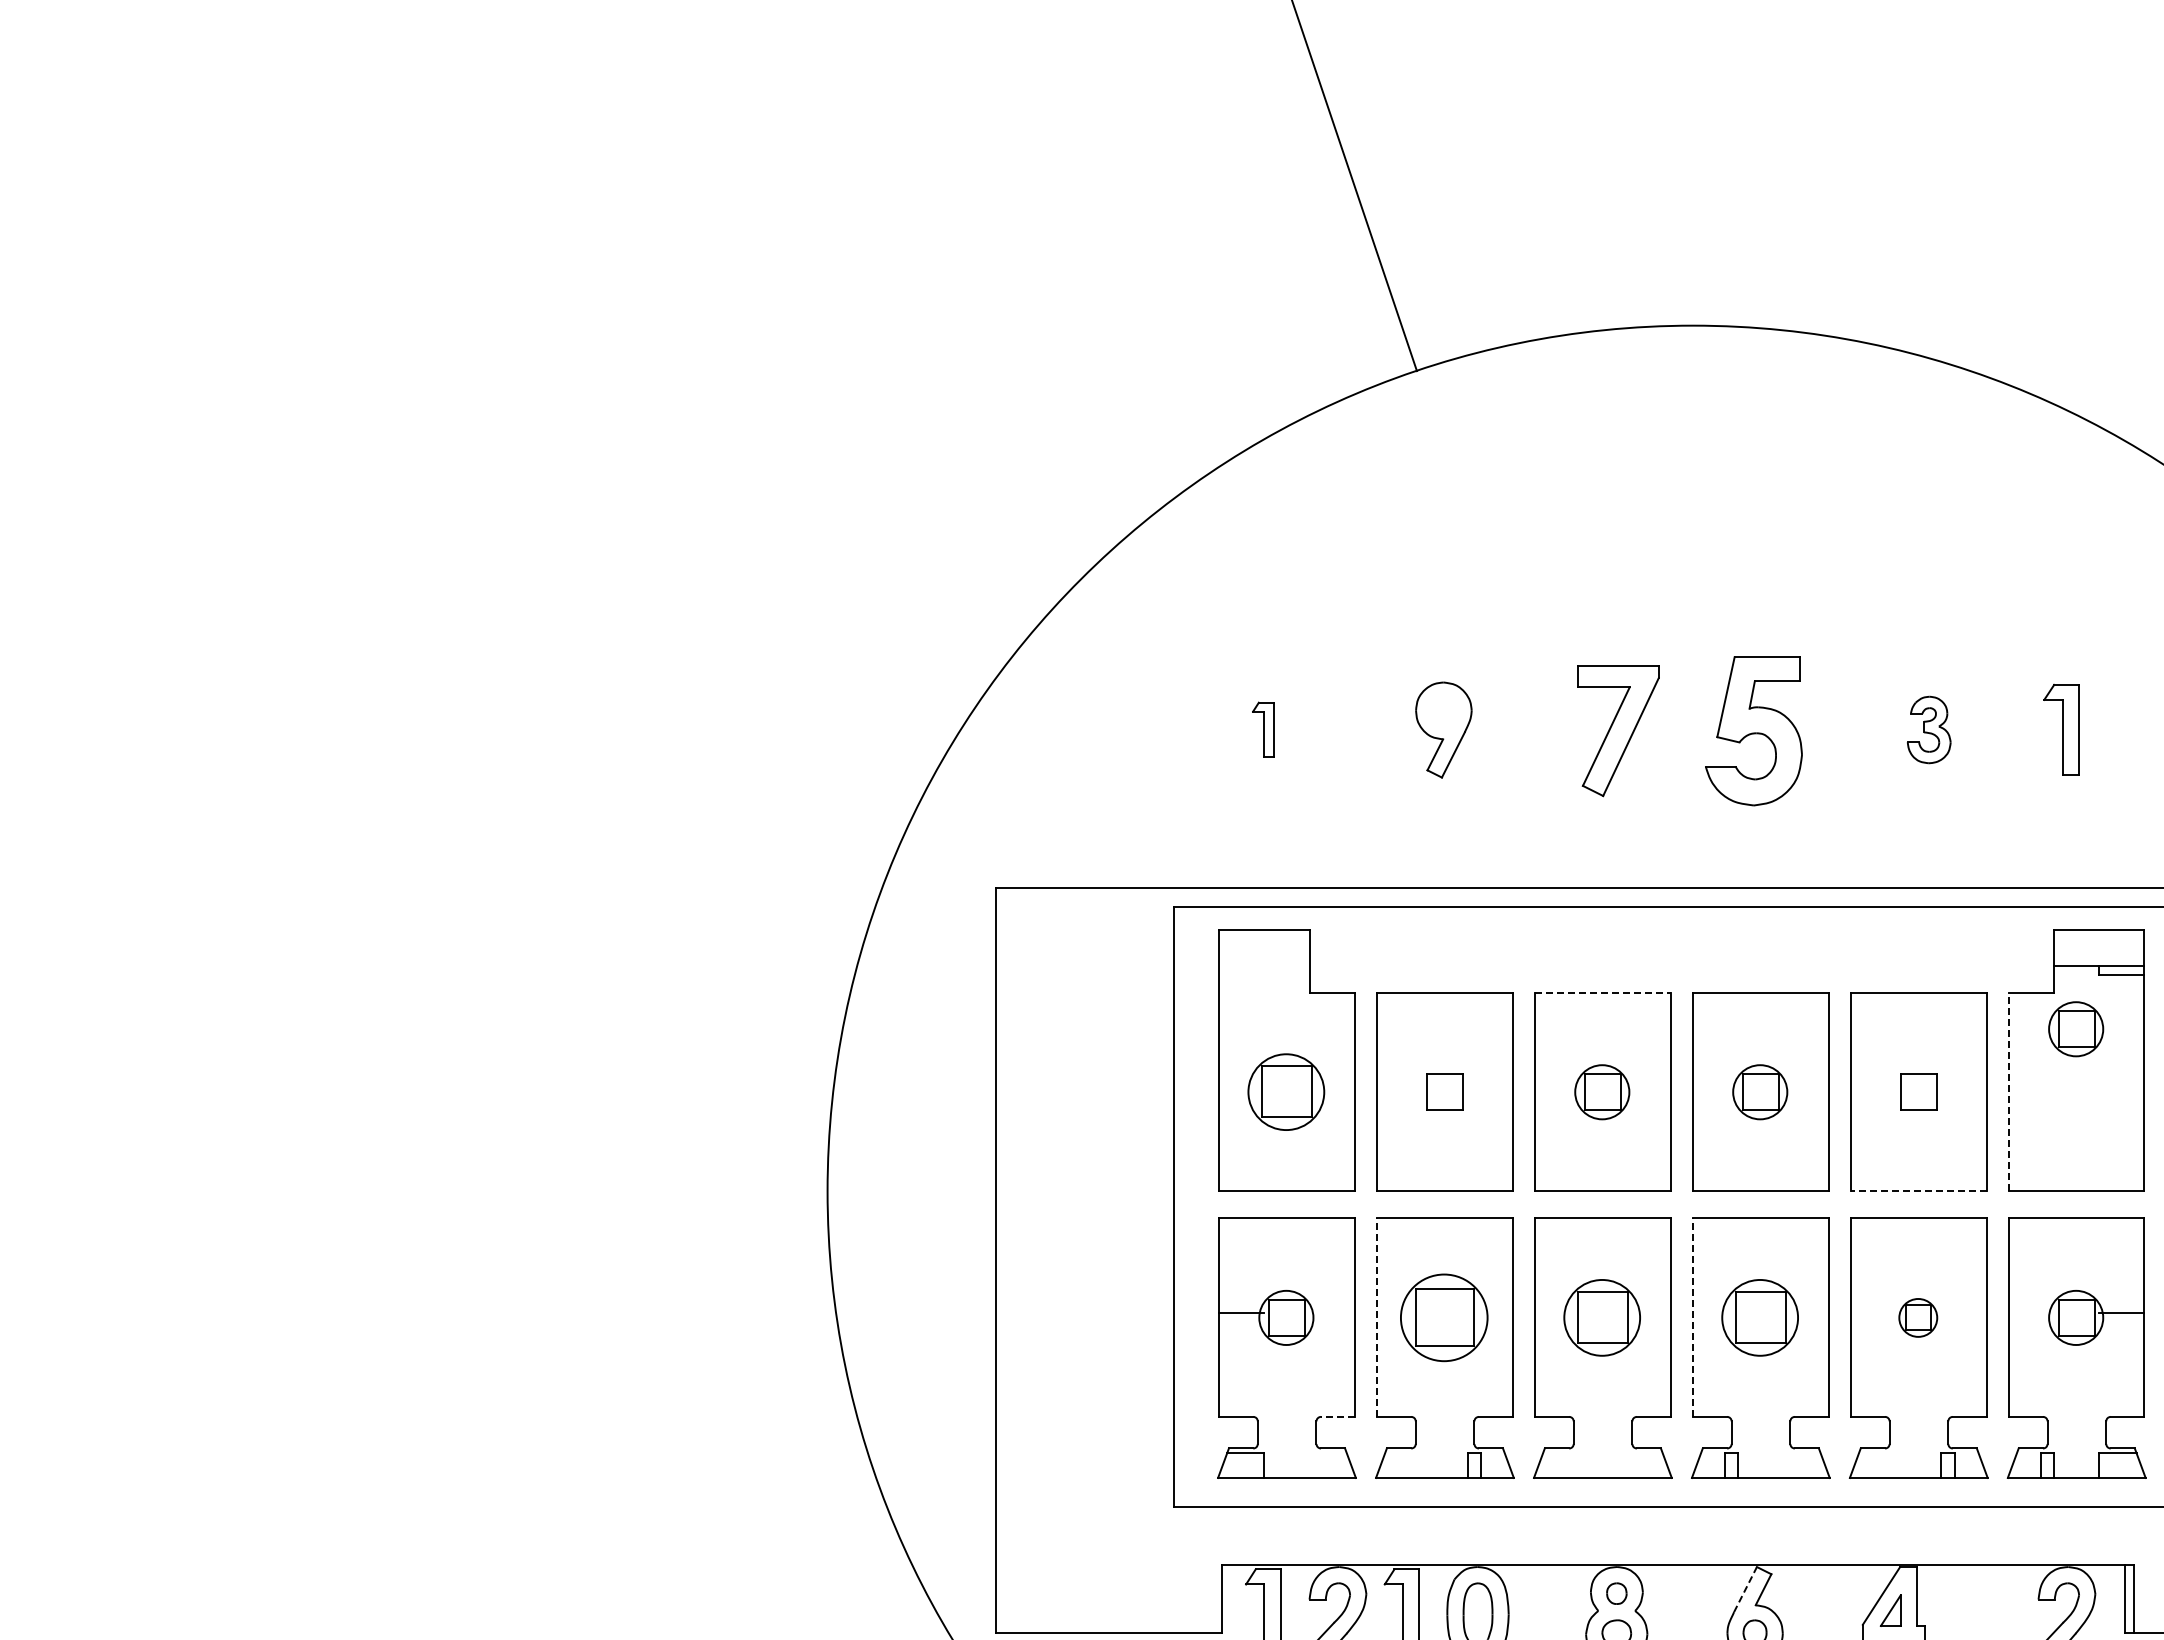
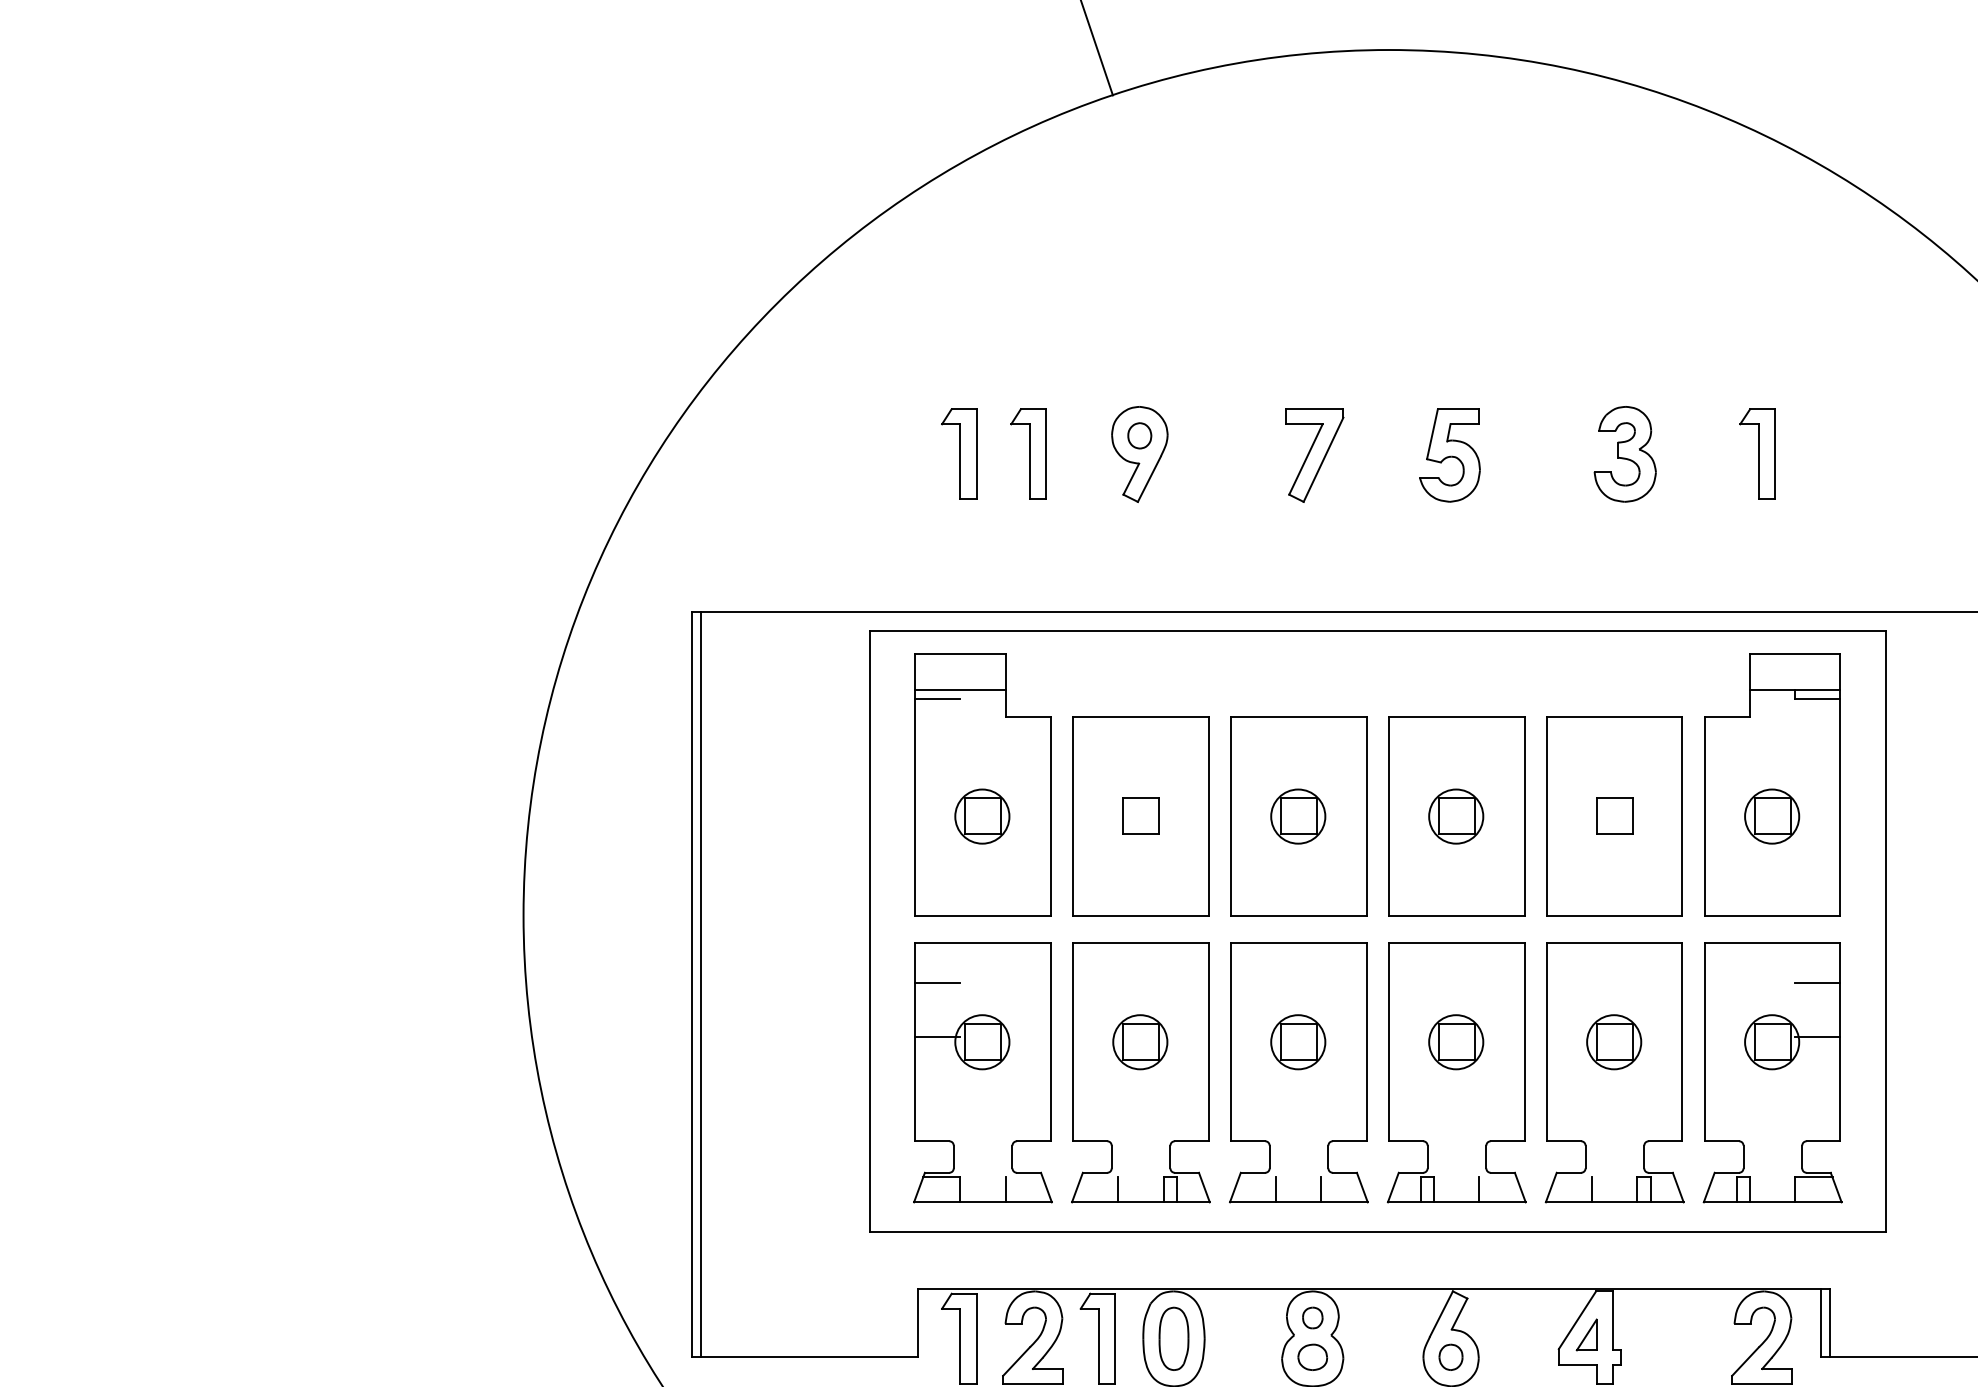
part: (1443, 711) -> (1139, 435), added
part: (1263, 729) -> (959, 453), size x1.67
part: (1332, 729) -> (1028, 453), added
part: (1928, 729) -> (1624, 453), size x1.43
part: (1753, 730) -> (1449, 454), size x0.62
part: (1618, 731) -> (1314, 455), size x0.71
line: (1264, 965) -> (960, 689), added
line: (1241, 974) -> (937, 698), added
line: (1602, 992) -> (1298, 716), dashed -> solid
part: (2076, 1029) -> (1772, 816), moved
line: (2009, 1091) -> (1705, 815), dashed -> solid
part: (1286, 1092) -> (982, 816), size x0.71
line: (1918, 1191) -> (1614, 915), dashed -> solid
line: (1241, 1258) -> (937, 982), added
line: (2121, 1258) -> (1817, 982), added
line: (1005, 1259) -> (701, 983), added
line: (1377, 1317) -> (1073, 1041), dashed -> solid
part: (1444, 1317) -> (1140, 1041), size x0.62
part: (1602, 1317) -> (1298, 1041), size x0.71
line: (1693, 1317) -> (1389, 1041), dashed -> solid
part: (1760, 1317) -> (1456, 1041), size x0.71
part: (1918, 1317) -> (1614, 1041), size x1.43
line: (1337, 1416) -> (1033, 1140), dashed -> solid
line: (1309, 1465) -> (1005, 1189), added
line: (1422, 1465) -> (1118, 1189), added
line: (1580, 1465) -> (1276, 1189), added
line: (1625, 1465) -> (1321, 1189), added
line: (1783, 1465) -> (1479, 1189), added
line: (1896, 1465) -> (1592, 1189), added
line: (1745, 1589) -> (1441, 1313), dashed -> solid

